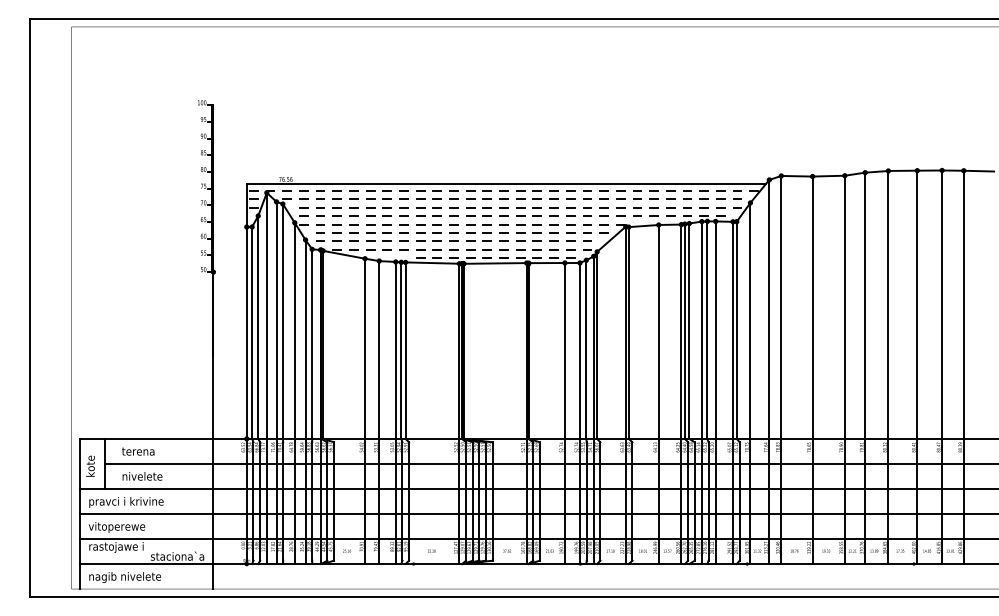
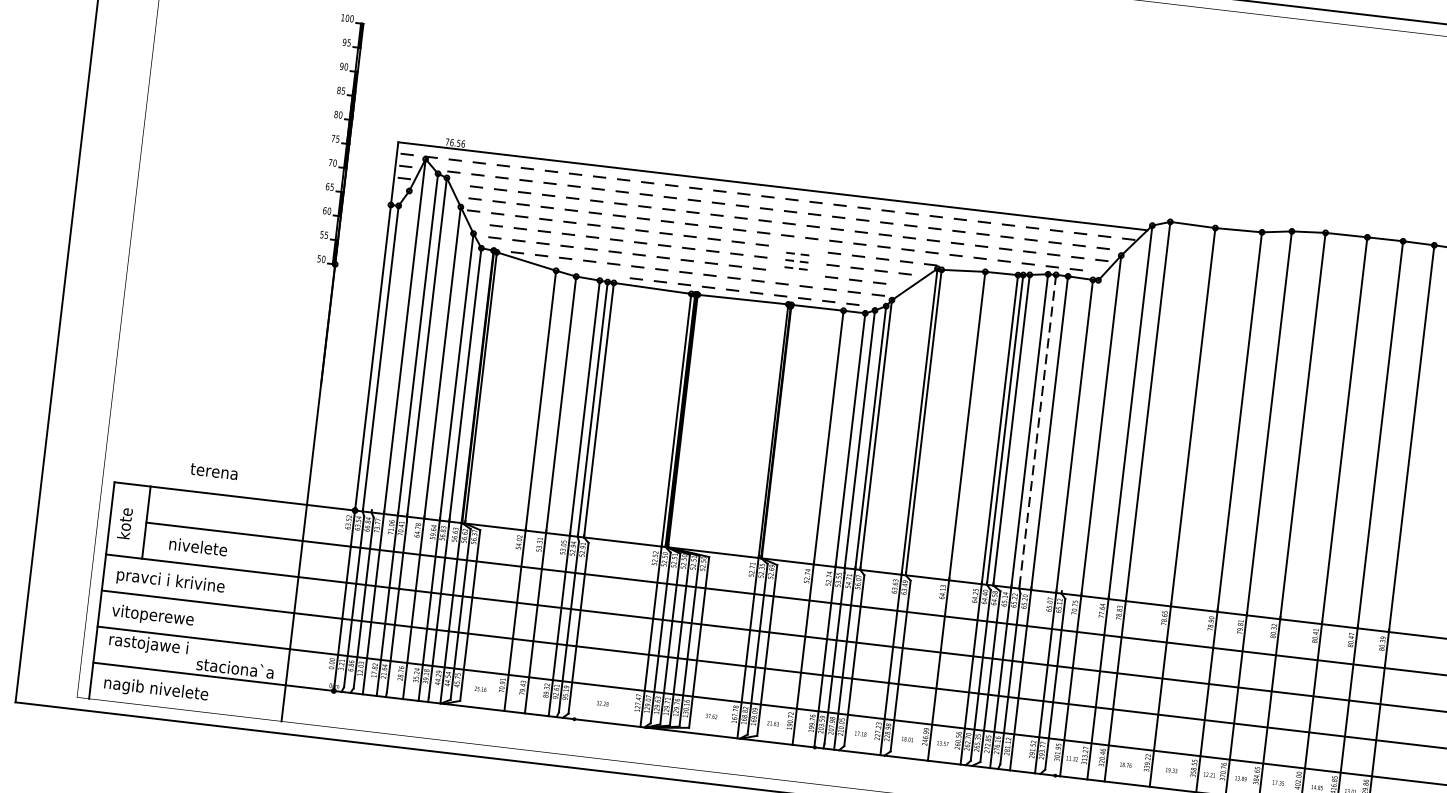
part: (528, 232) -> (796, 260), size x0.6
line: (258, 326) -> (390, 350), removed
line: (736, 329) -> (1079, 435), removed
line: (707, 330) -> (1037, 432), solid -> dashed
text: (138, 451) -> (214, 471), moved

